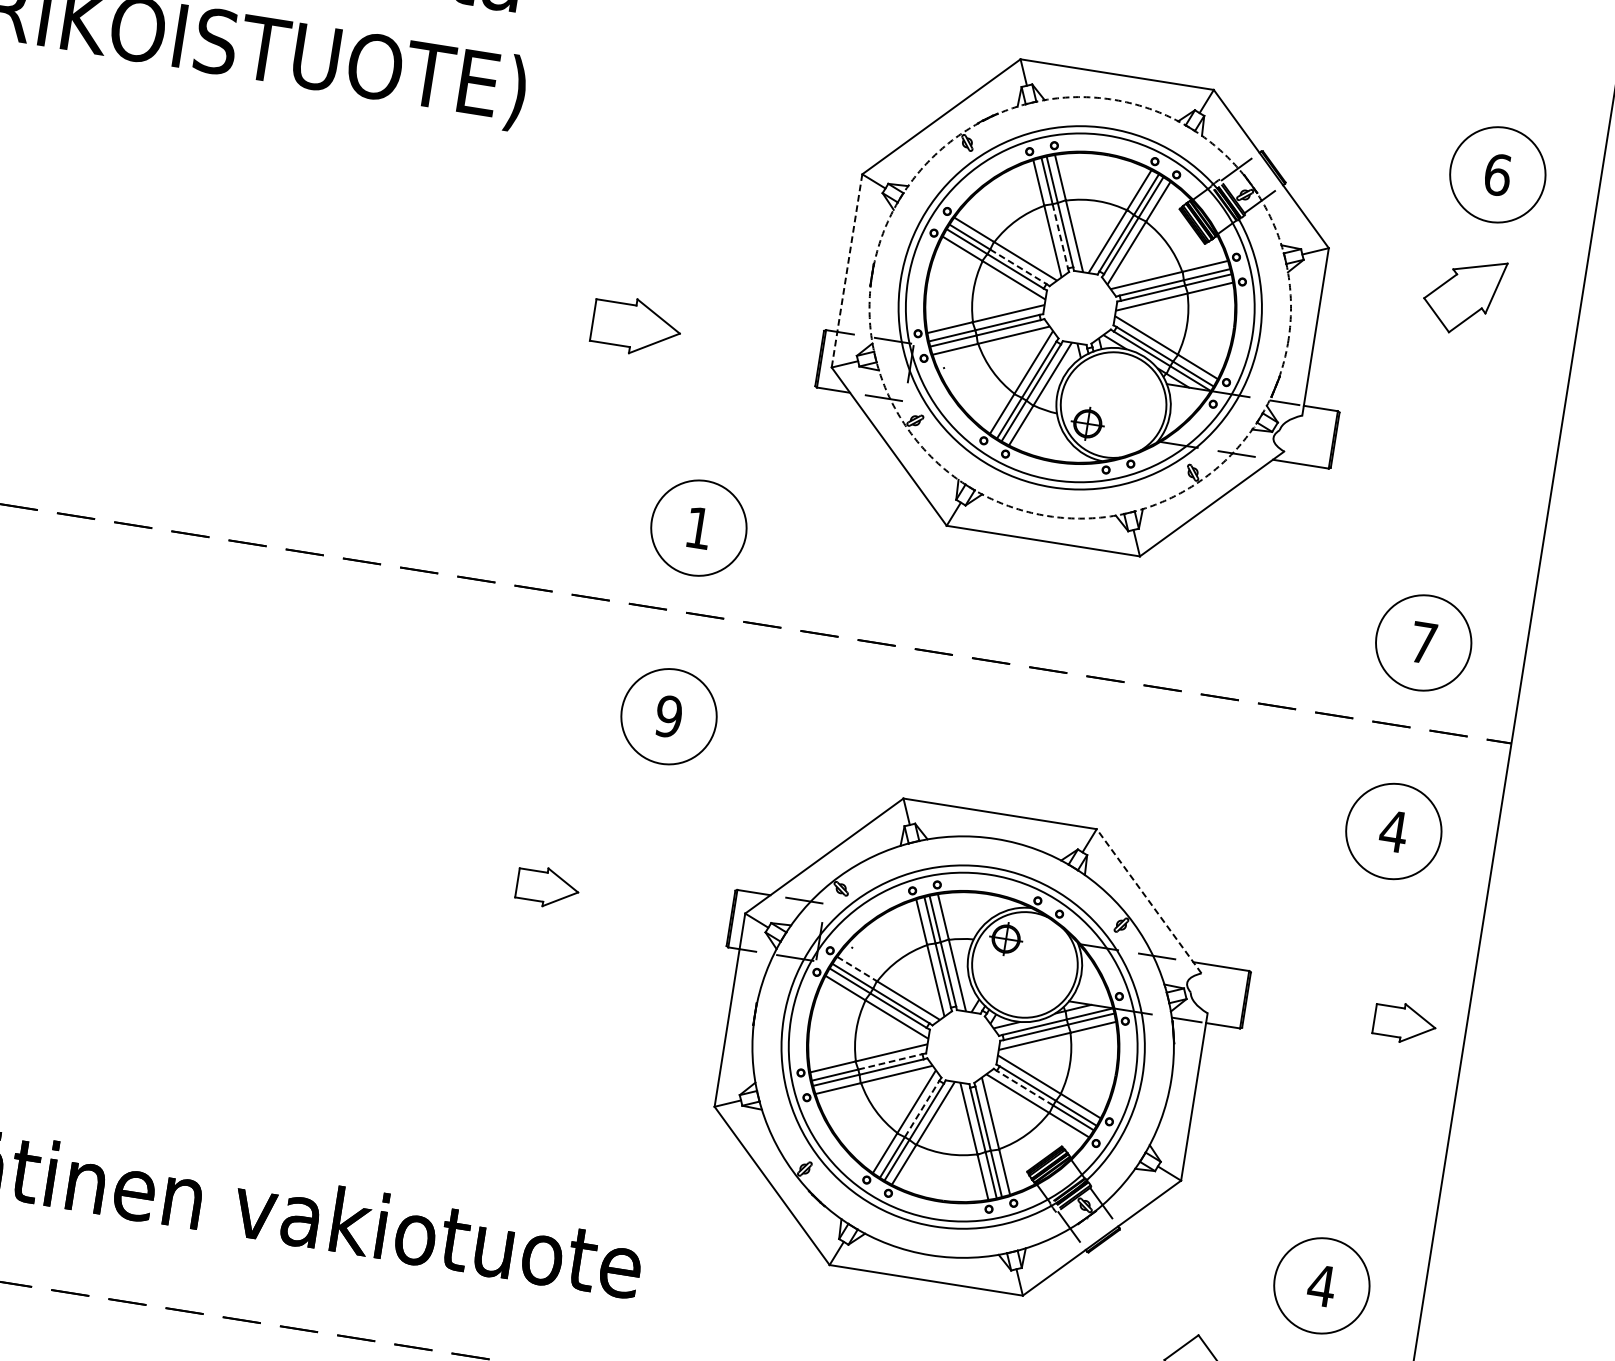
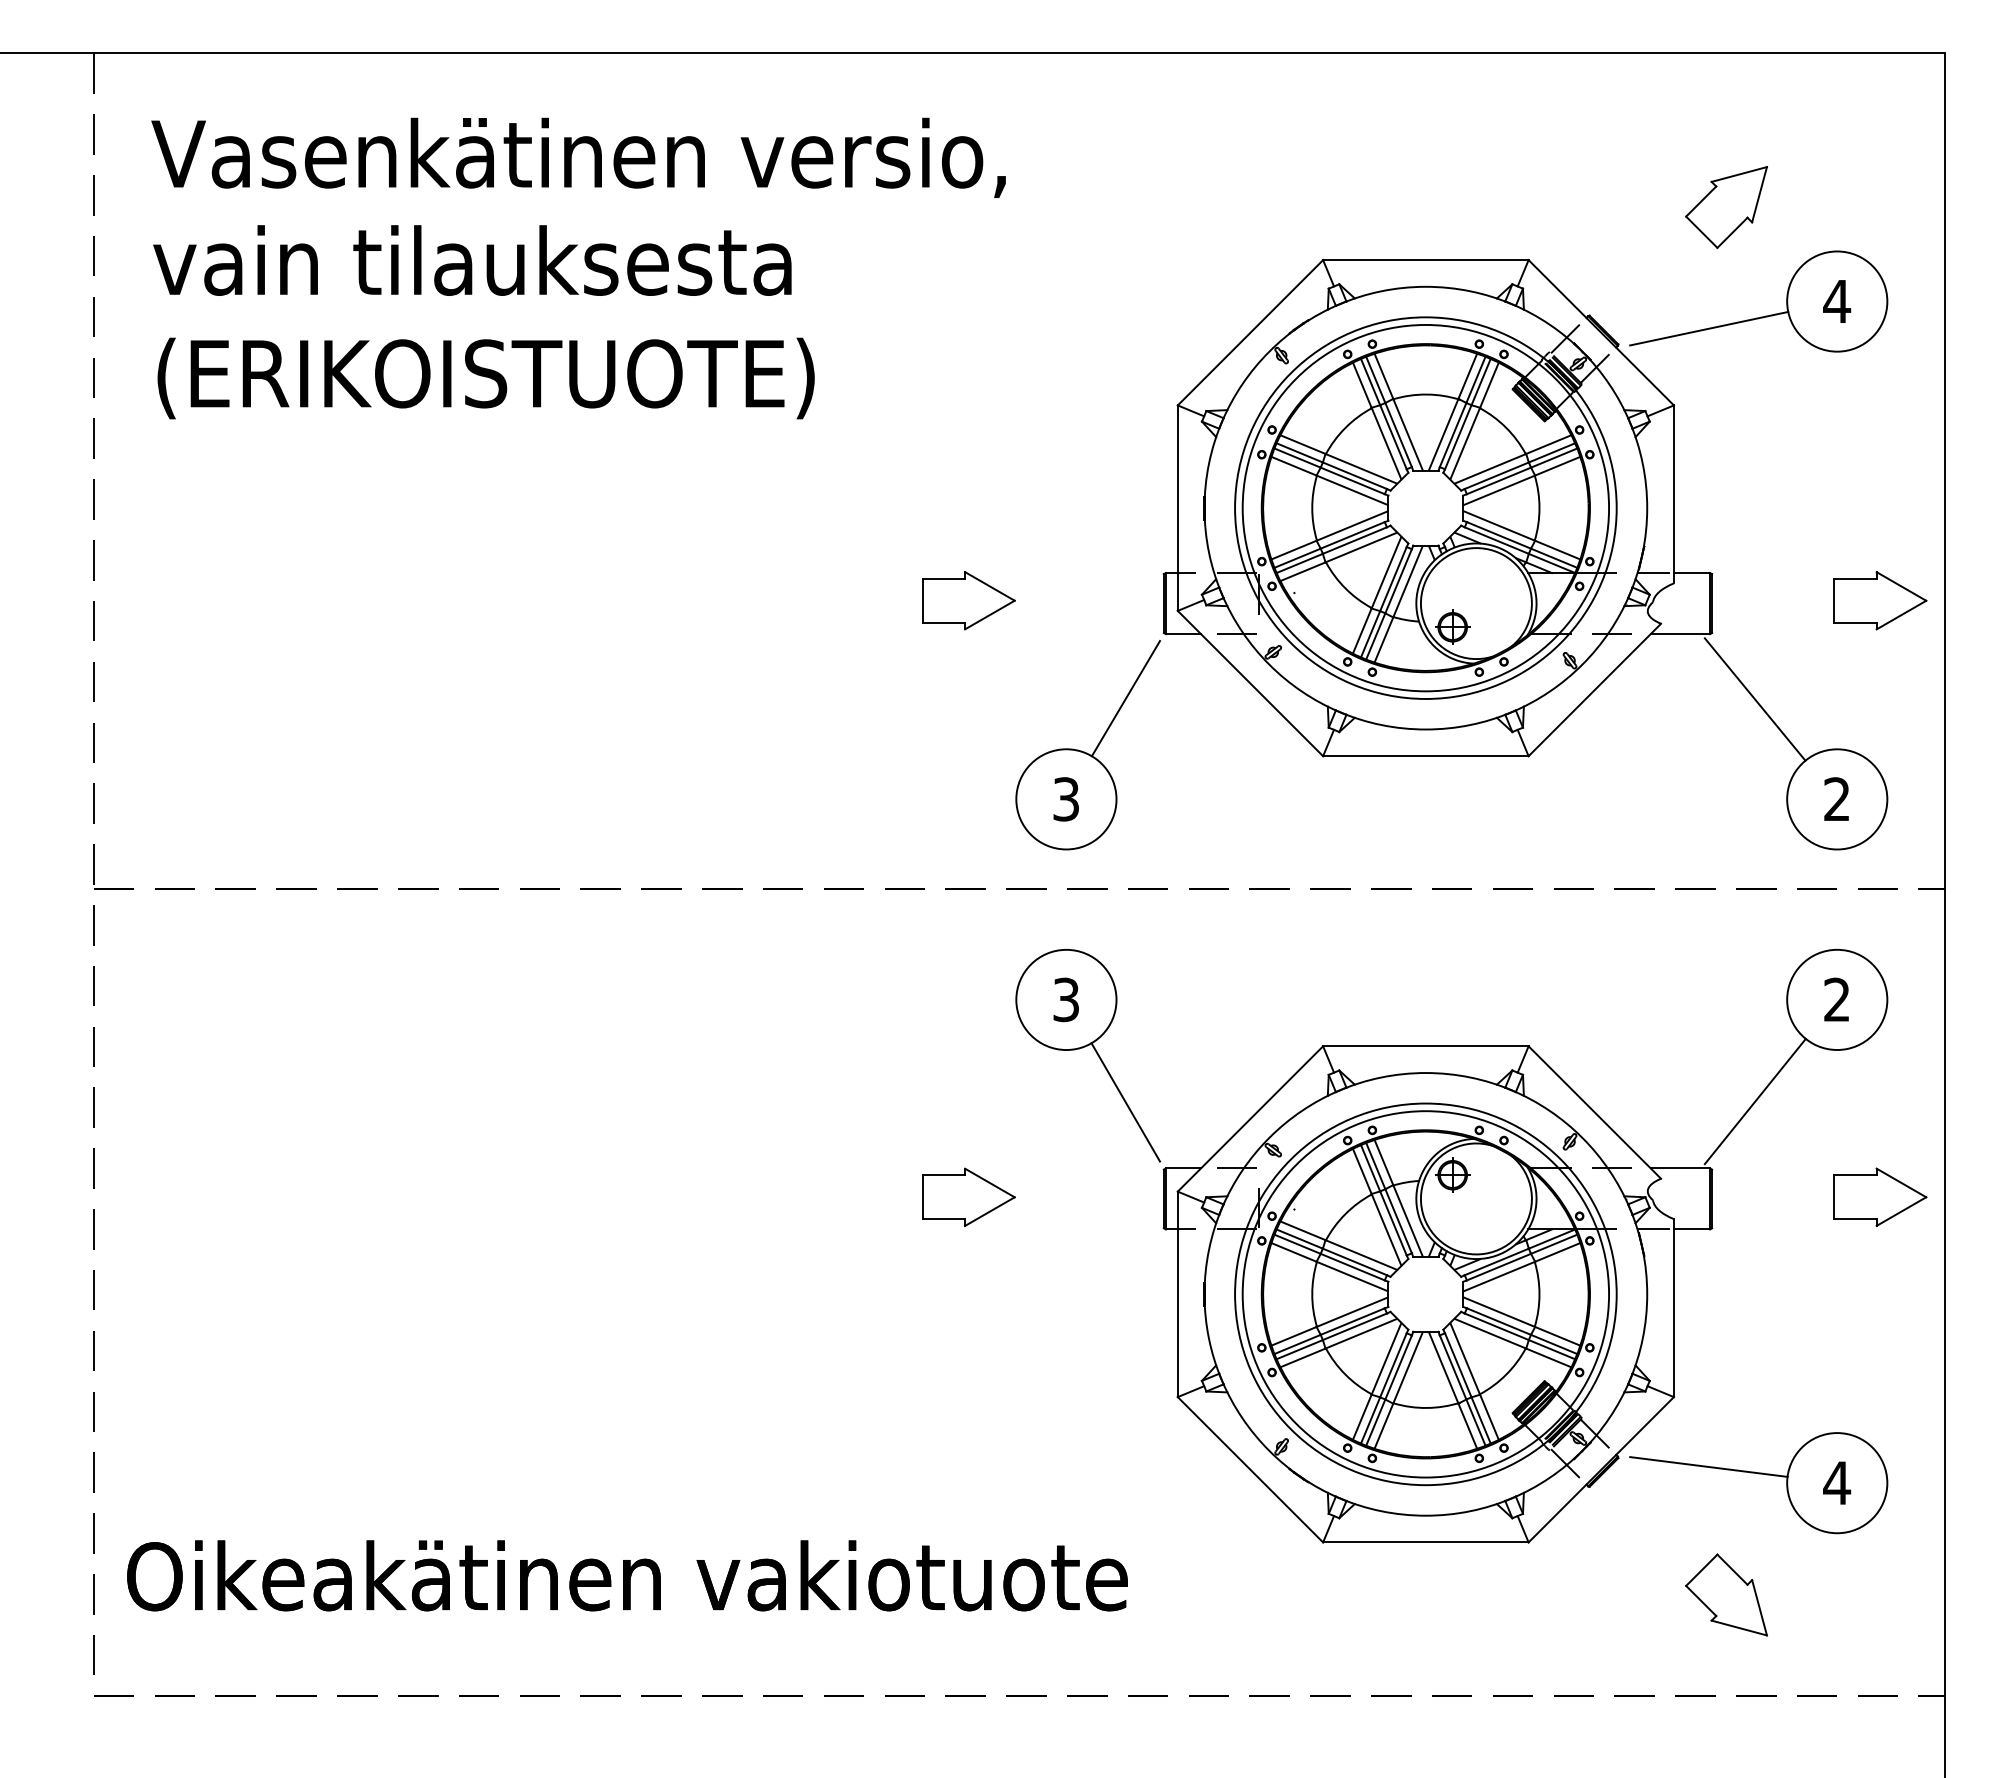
text: (1498, 174) -> (1837, 301), 6 -> 4
line: (1373, 181) -> (1709, 328), added
line: (1060, 236) -> (1393, 437), dashed -> solid
line: (1018, 266) -> (1354, 475), dashed -> solid
line: (846, 271) -> (1177, 508), dashed -> solid
part: (1463, 295) -> (1726, 207), moved
circle: (1080, 307) -> (1425, 507), dashed -> solid
line: (769, 442) -> (1125, 698), added
part: (1493, 462) -> (1880, 600), added
text: (698, 528) -> (1065, 799), 1 -> 3
line: (1360, 536) -> (1754, 699), added
text: (1423, 642) -> (1836, 798), 7 -> 2
text: (669, 716) -> (1066, 999), 9 -> 3
line: (709, 821) -> (1125, 1102), added
text: (1394, 831) -> (1837, 999), 4 -> 2
part: (547, 886) -> (968, 1196), size x1.43
line: (1148, 901) -> (1594, 1112), dashed -> solid
line: (1300, 914) -> (1754, 1101), added
line: (857, 968) -> (1303, 1230), dashed -> solid
part: (1405, 1022) -> (1880, 1196), size x1.43
line: (890, 1061) -> (1352, 1321), dashed -> solid
line: (1024, 1087) -> (1496, 1326), dashed -> solid
line: (922, 1109) -> (1393, 1365), dashed -> solid
line: (1203, 1251) -> (1708, 1466), added

